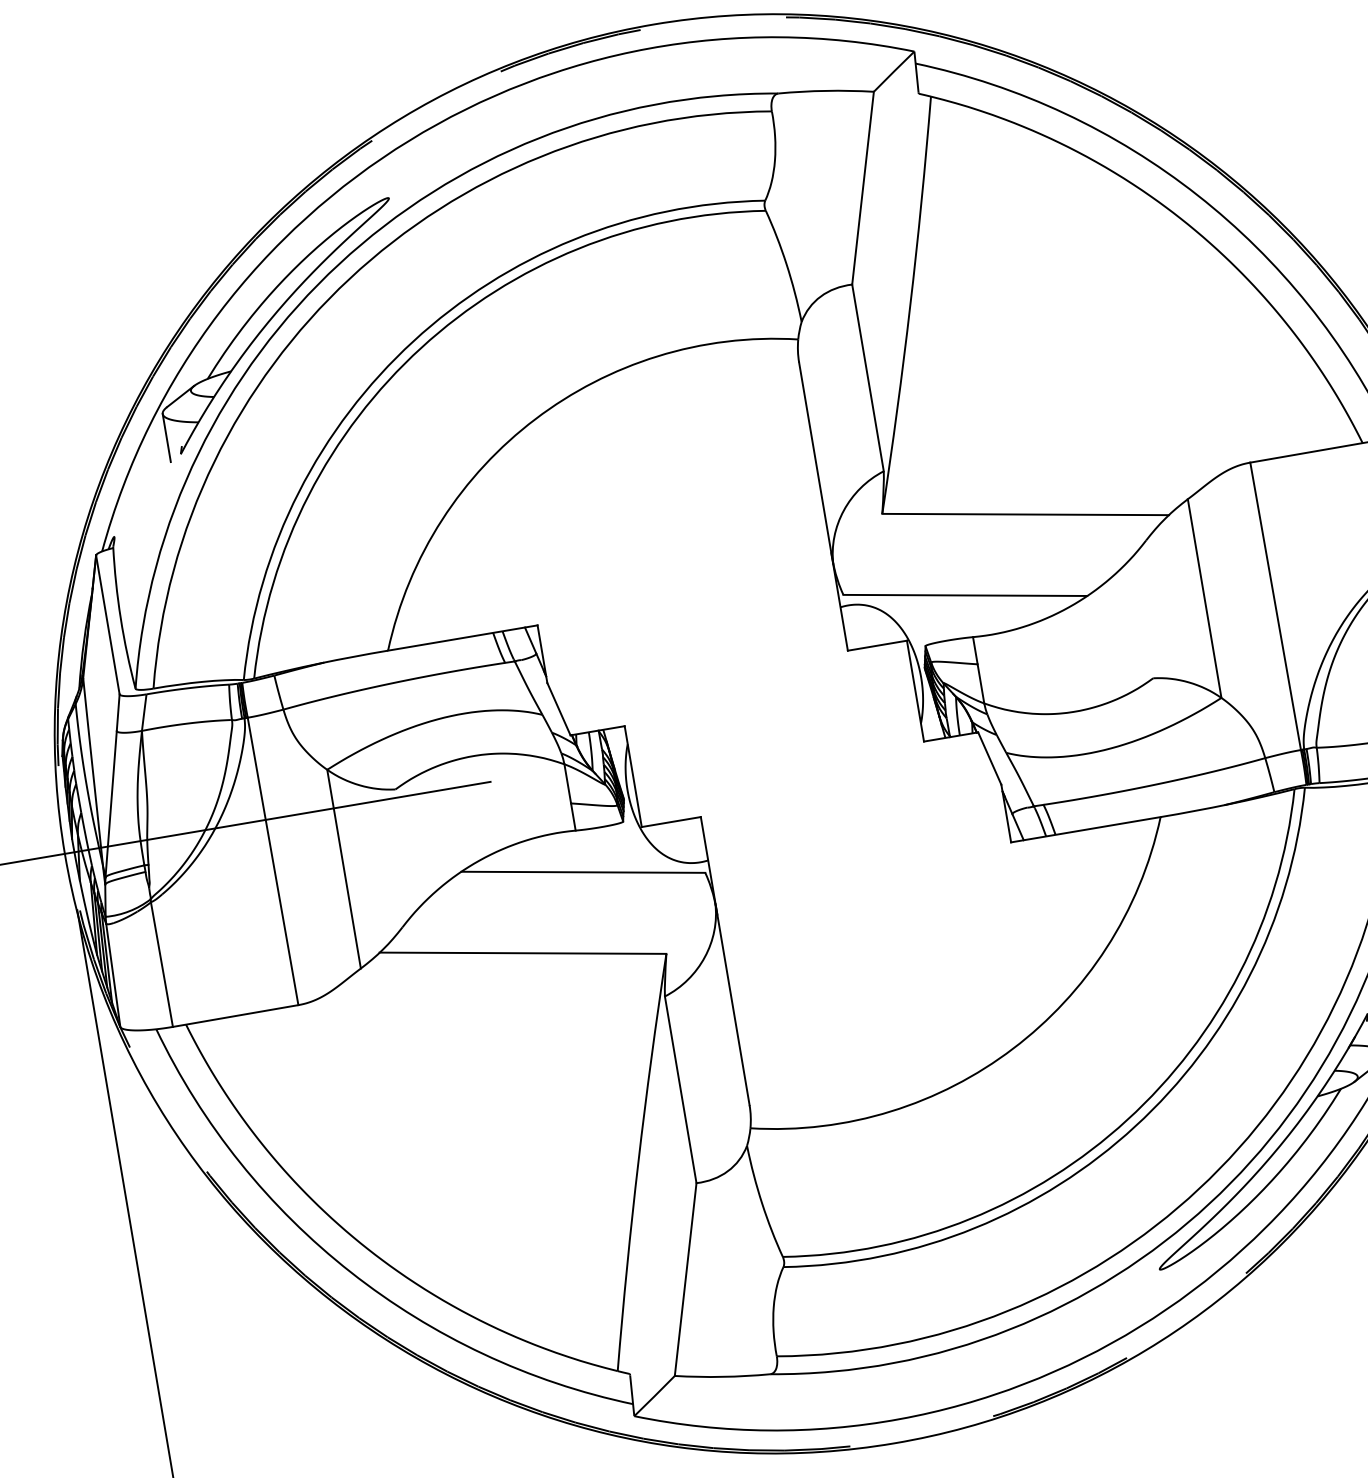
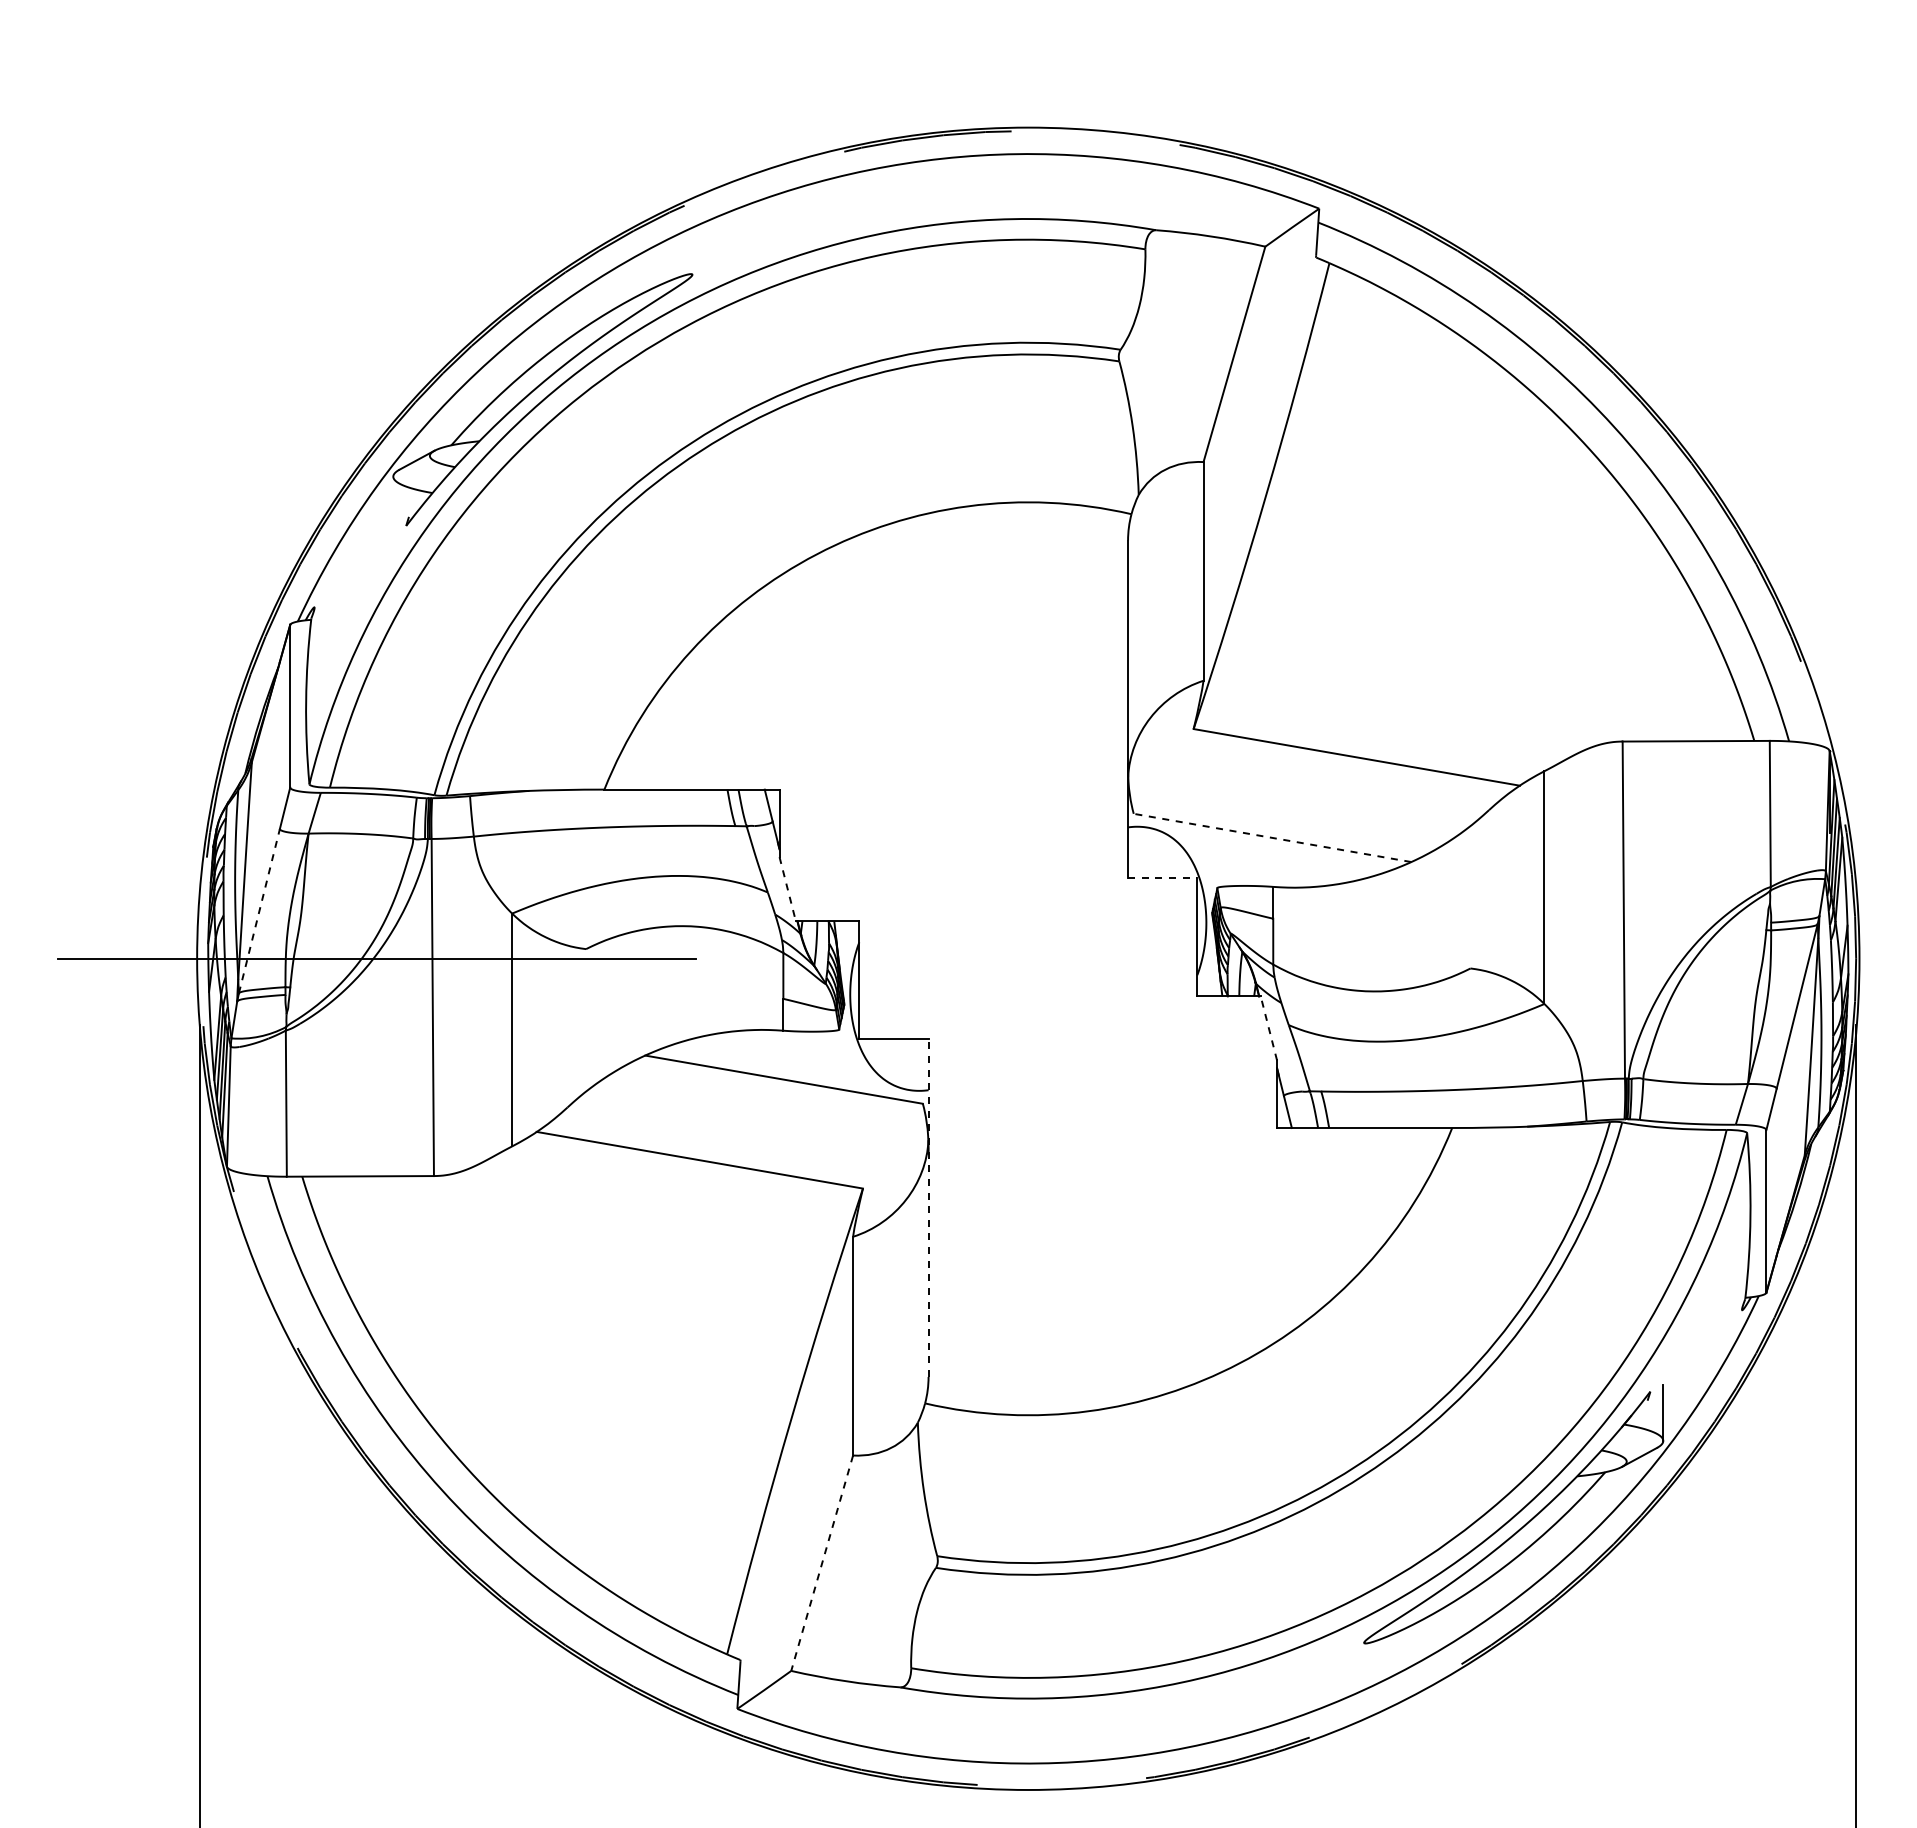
line: (166, 437) -> (393, 504), removed
line: (965, 595) -> (1272, 837), solid -> dashed
line: (877, 645) -> (1162, 878), solid -> dashed
line: (558, 709) -> (787, 889), solid -> dashed
line: (989, 757) -> (1268, 1027), solid -> dashed
line: (111, 804) -> (259, 911), solid -> dashed
line: (725, 961) -> (928, 1208), solid -> dashed
line: (685, 1279) -> (822, 1563), solid -> dashed

